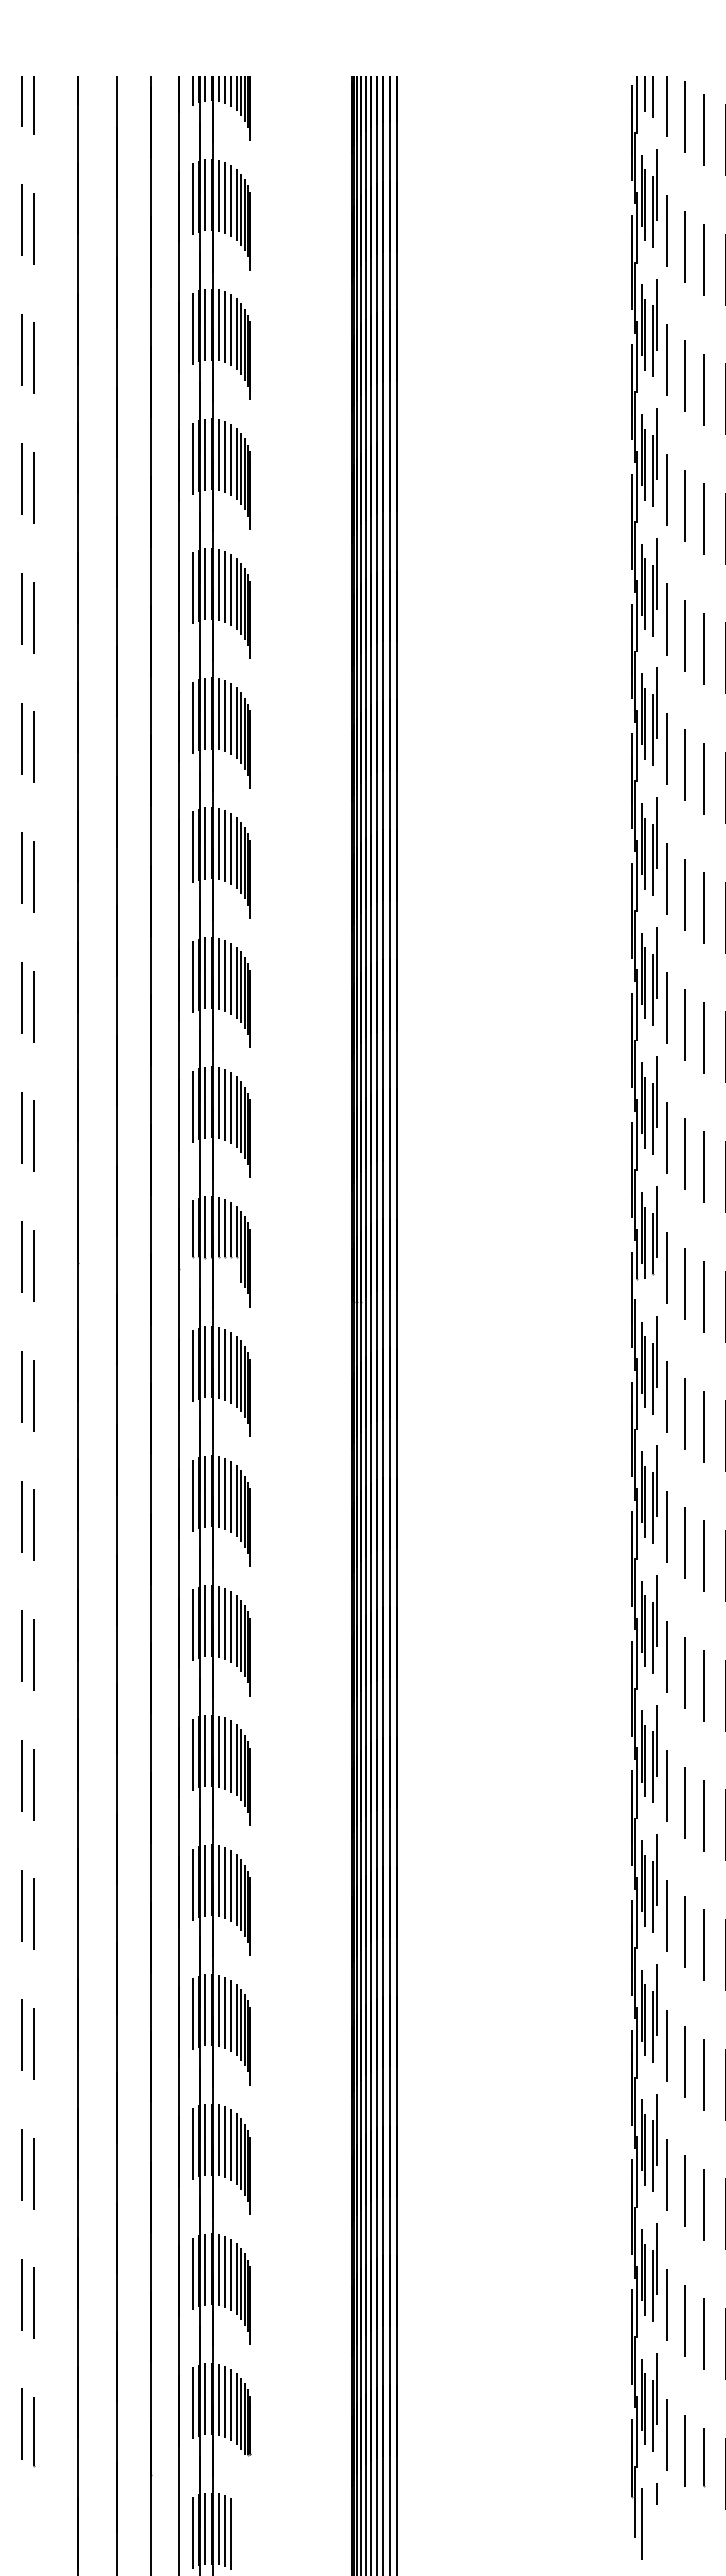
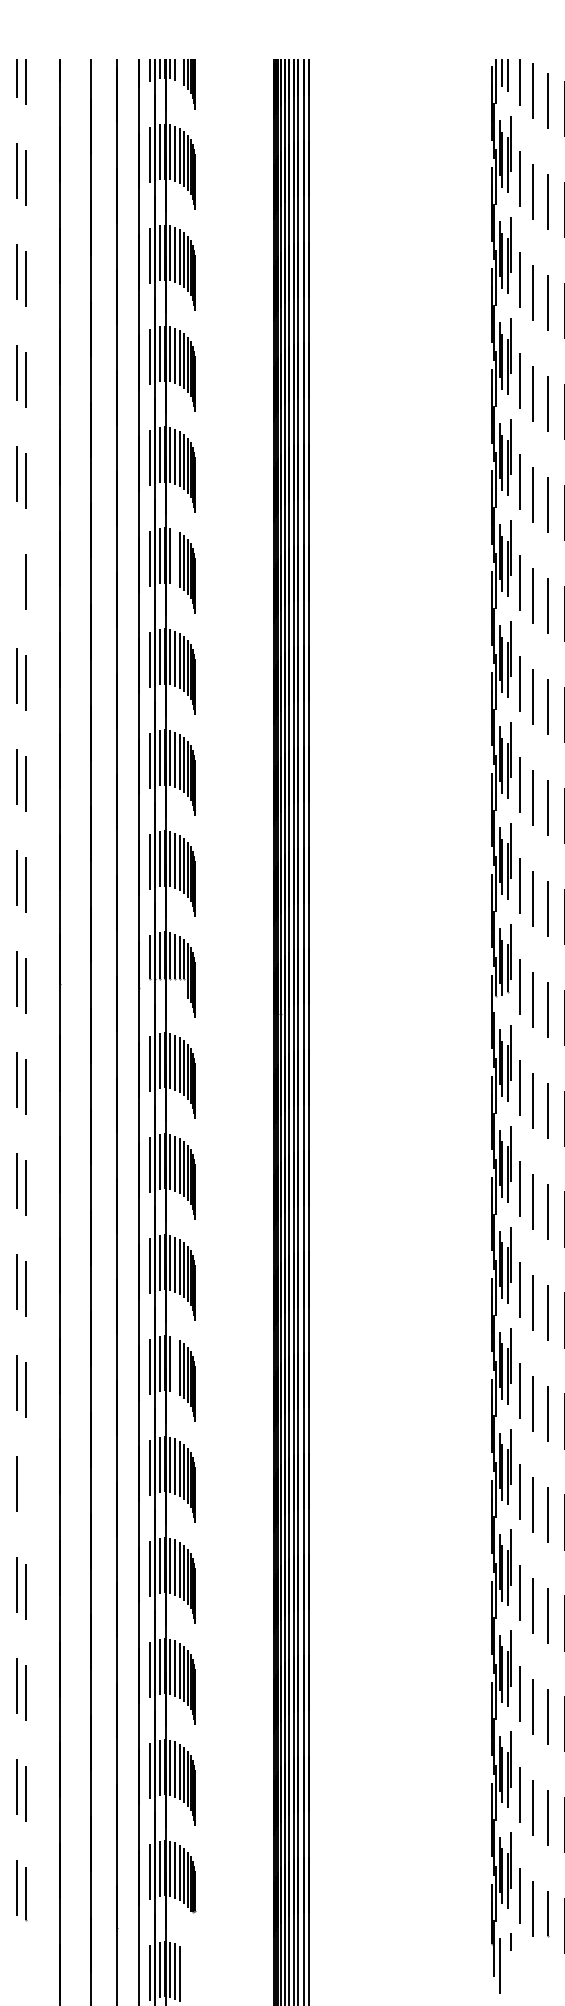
line: (231, 91) -> (180, 71), removed
line: (225, 716) -> (175, 557), removed
line: (21, 738) -> (16, 574), removed
line: (225, 1753) -> (175, 1365), removed
line: (33, 1913) -> (25, 1490), removed

